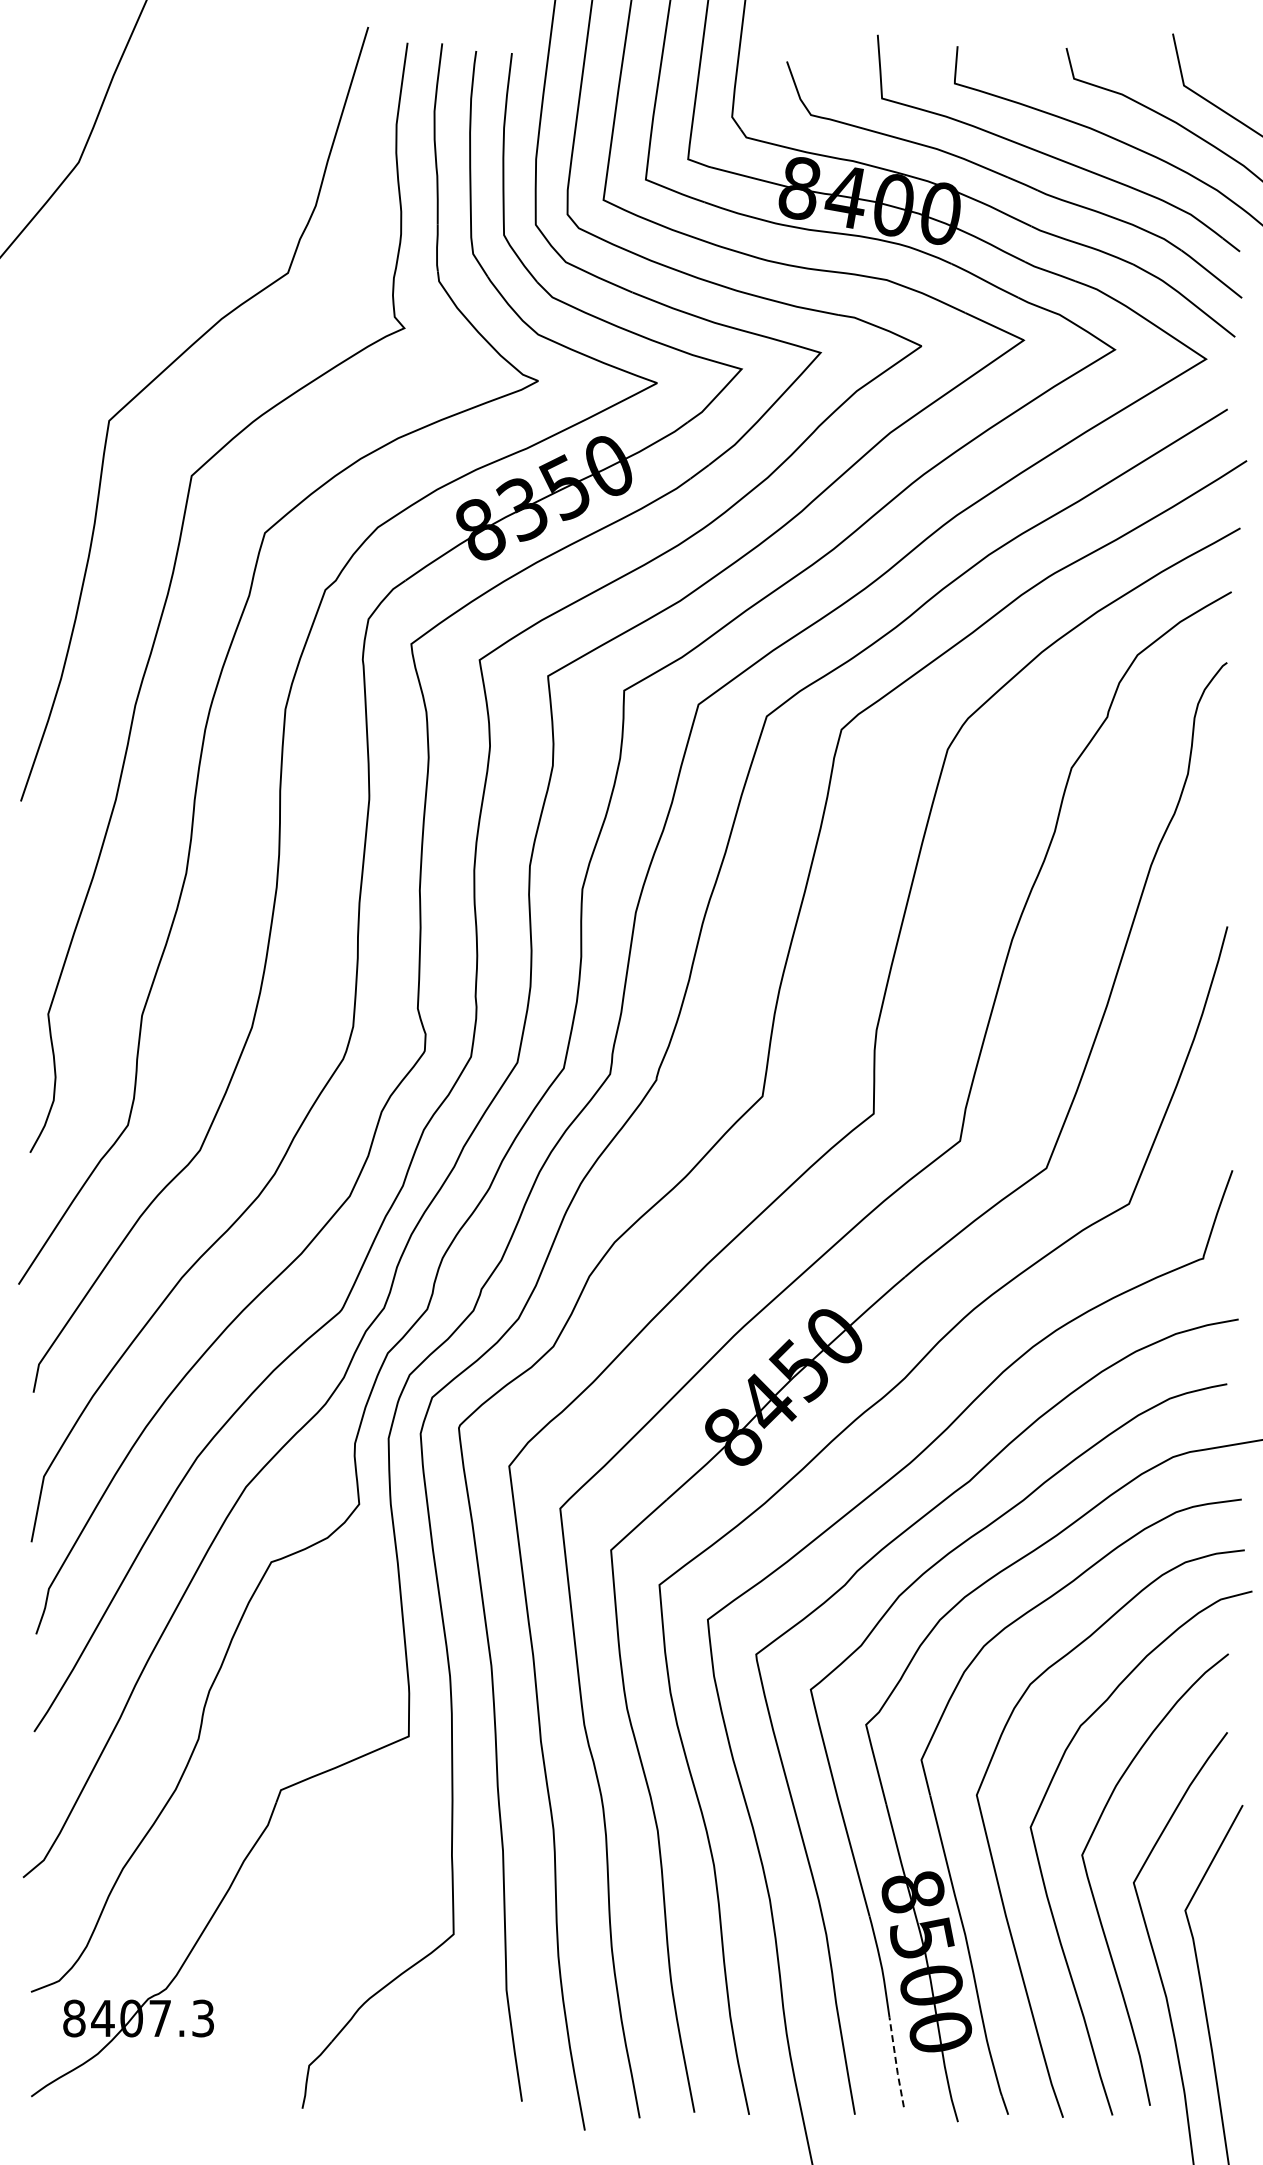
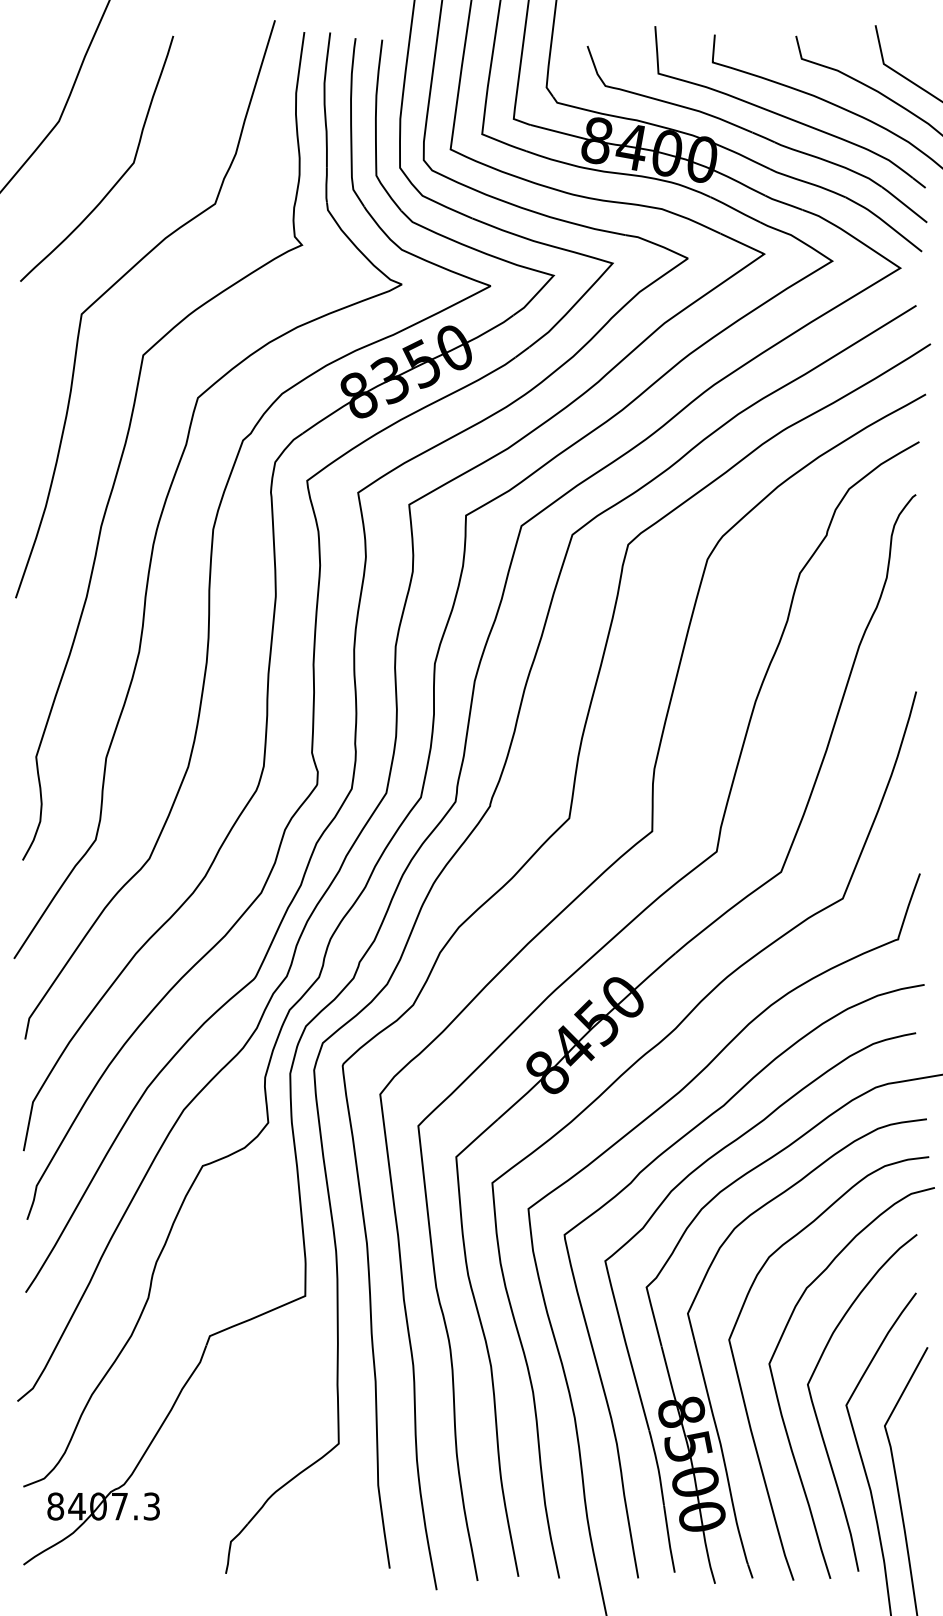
curve: (158, 240) -> (118, 179), added
line: (896, 2062) -> (669, 1539), dashed -> solid

